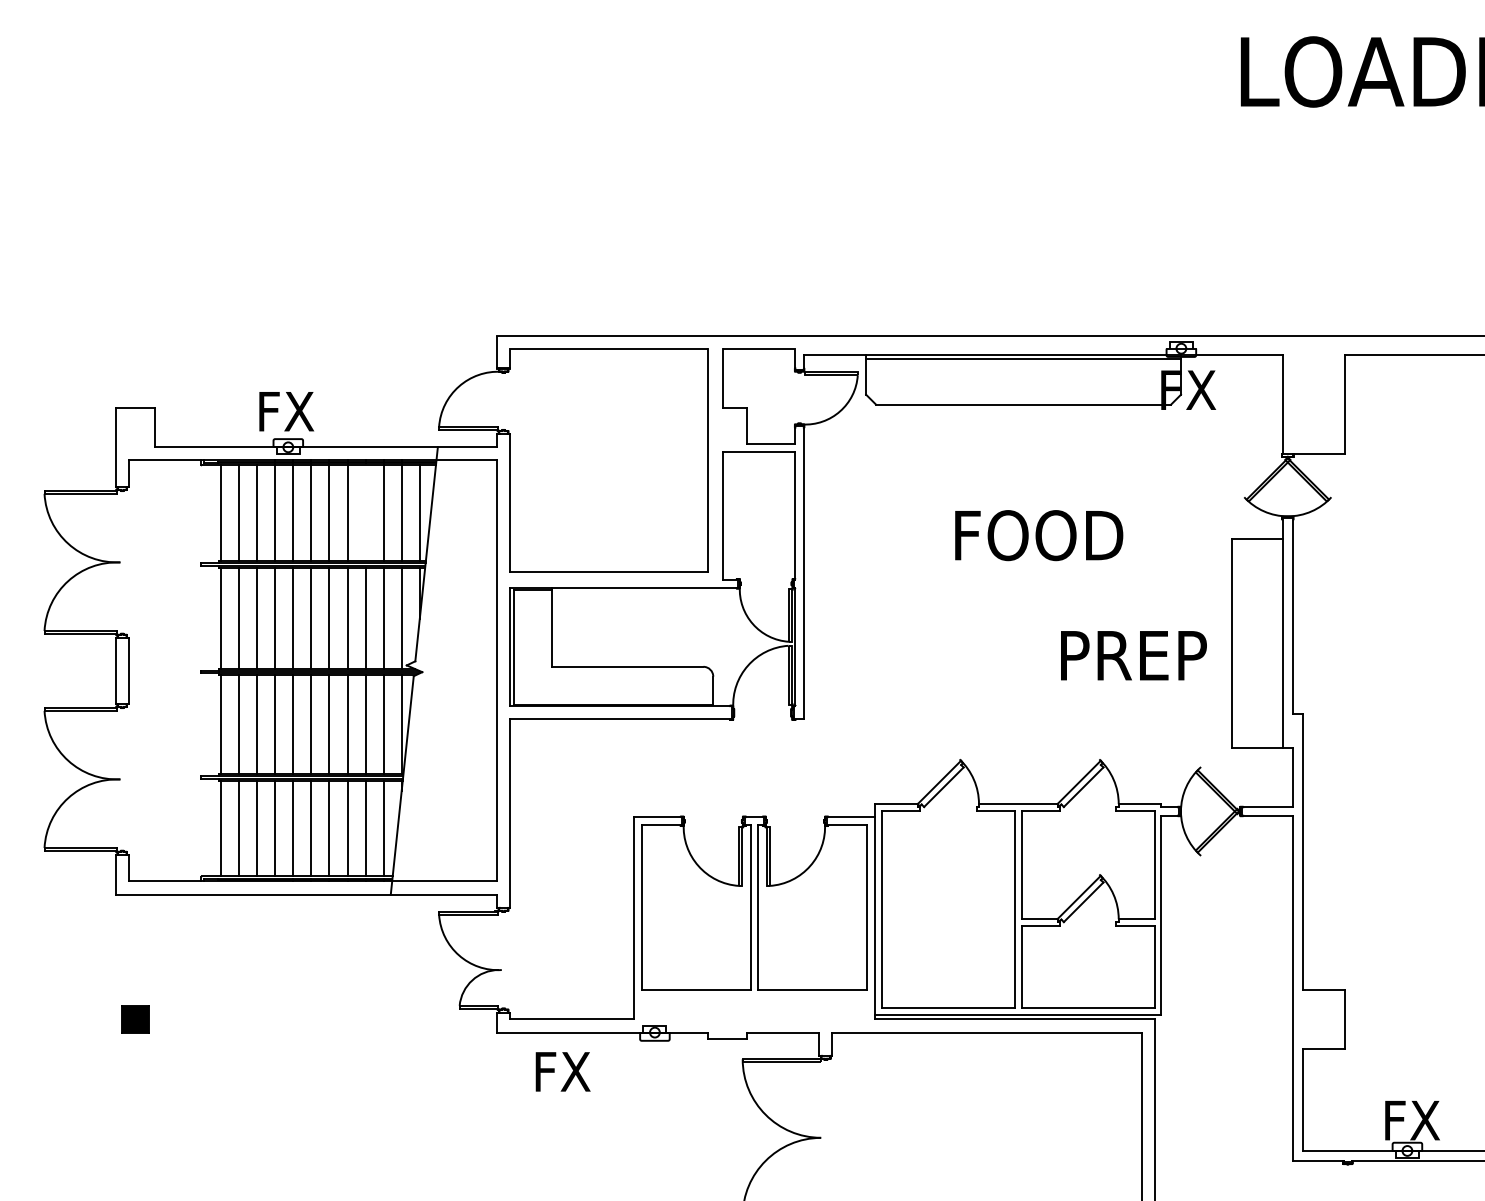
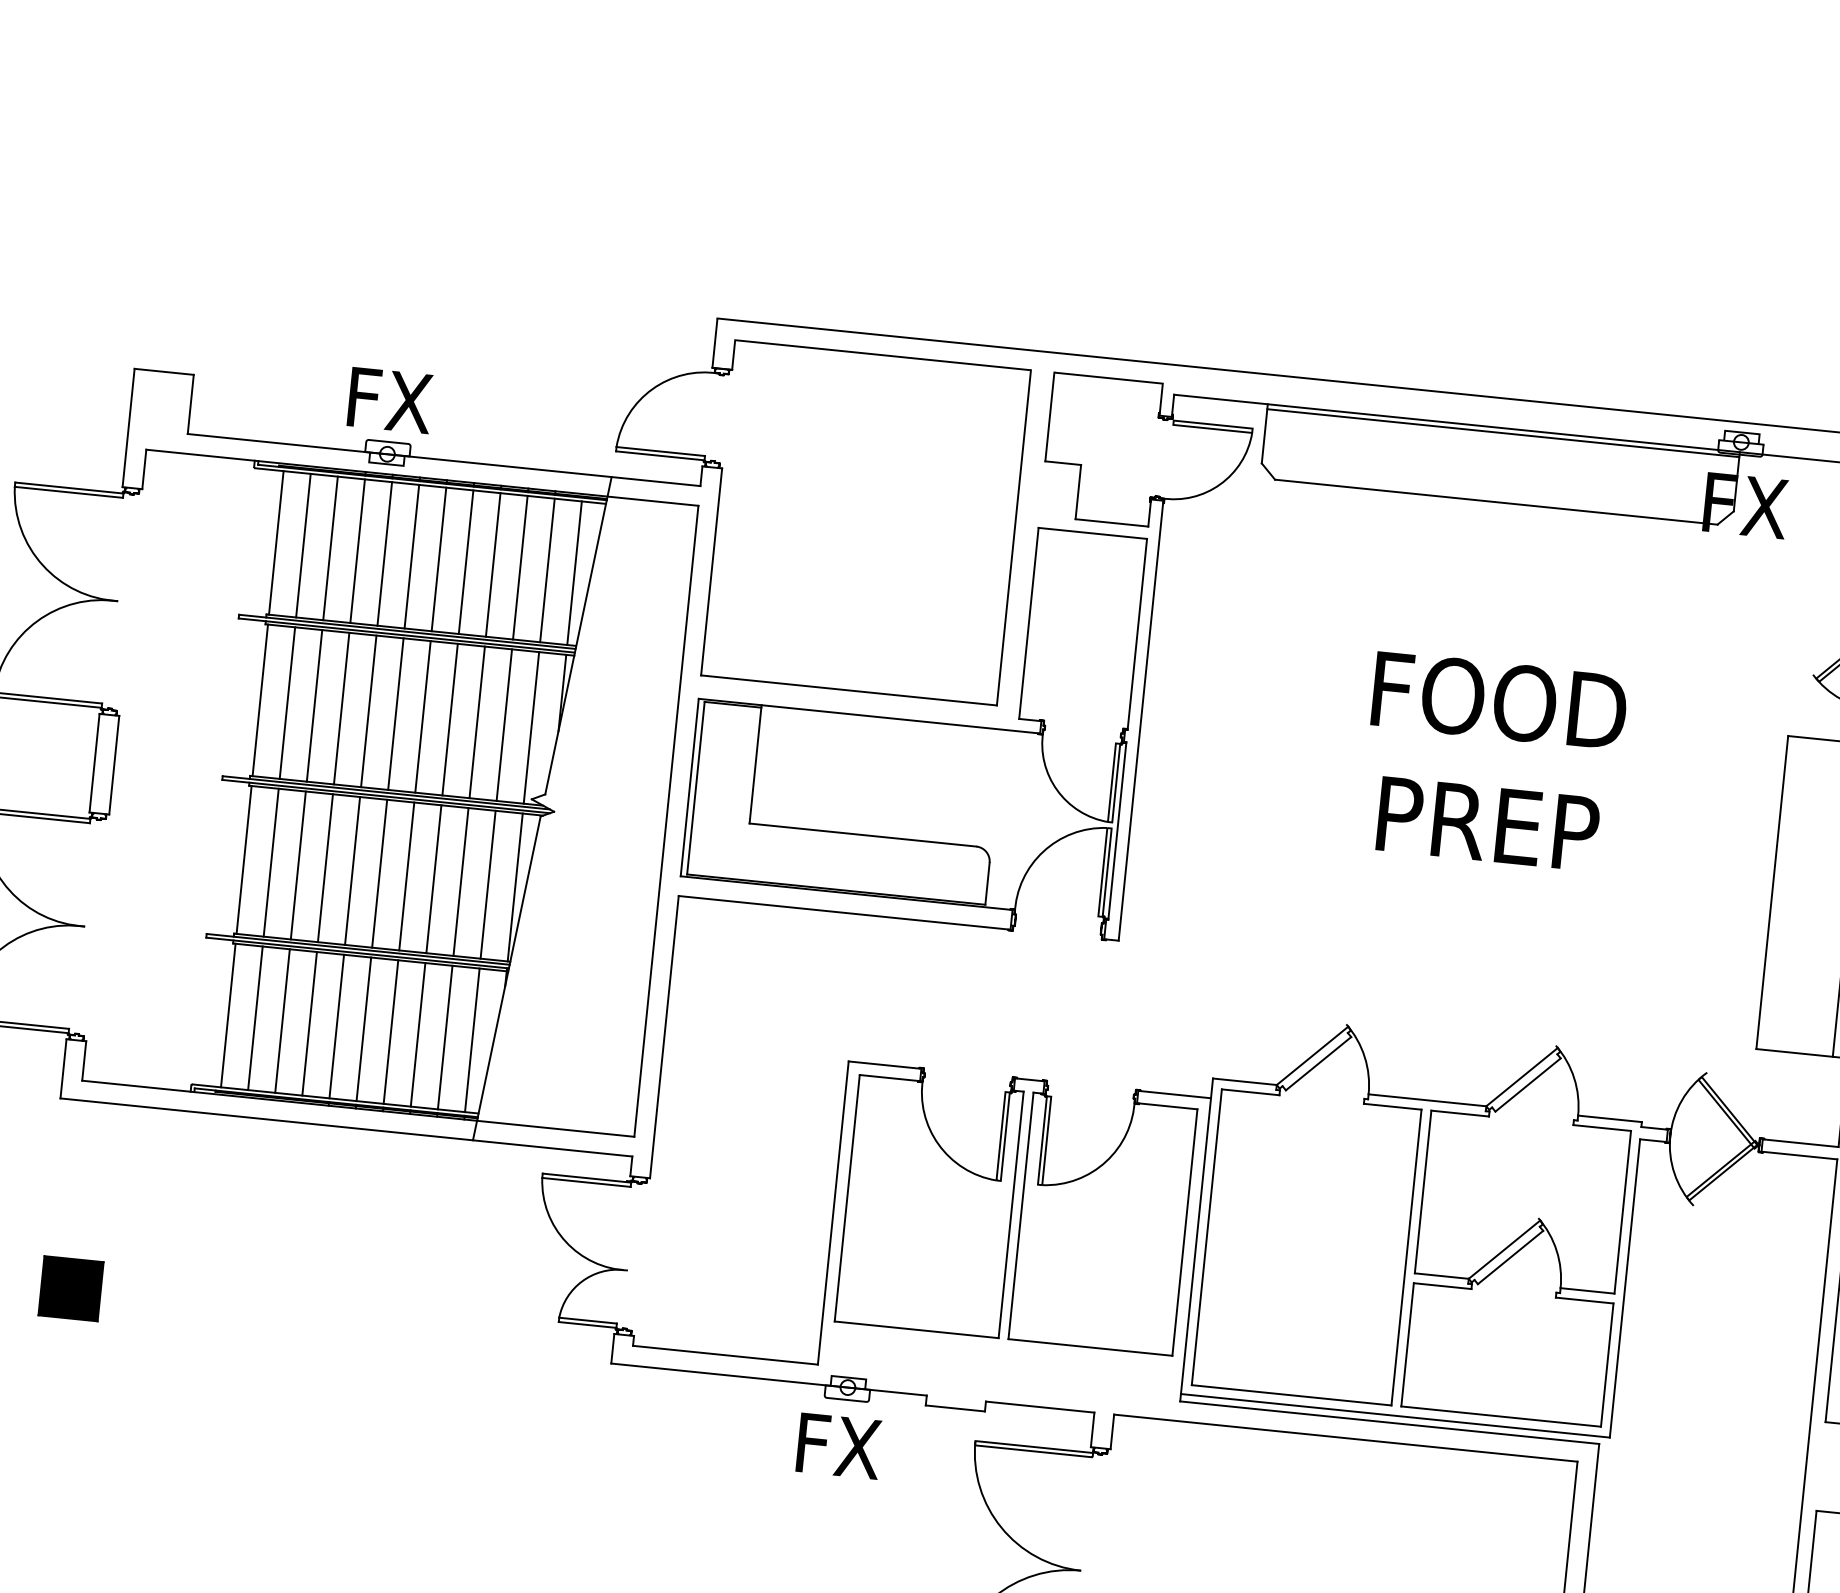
line: (365, 513) -> (493, 565), added
text: (1133, 655) -> (1487, 823), moved
part: (135, 1019) -> (71, 1288), size x1.43
text: (562, 1071) -> (838, 1445), moved

